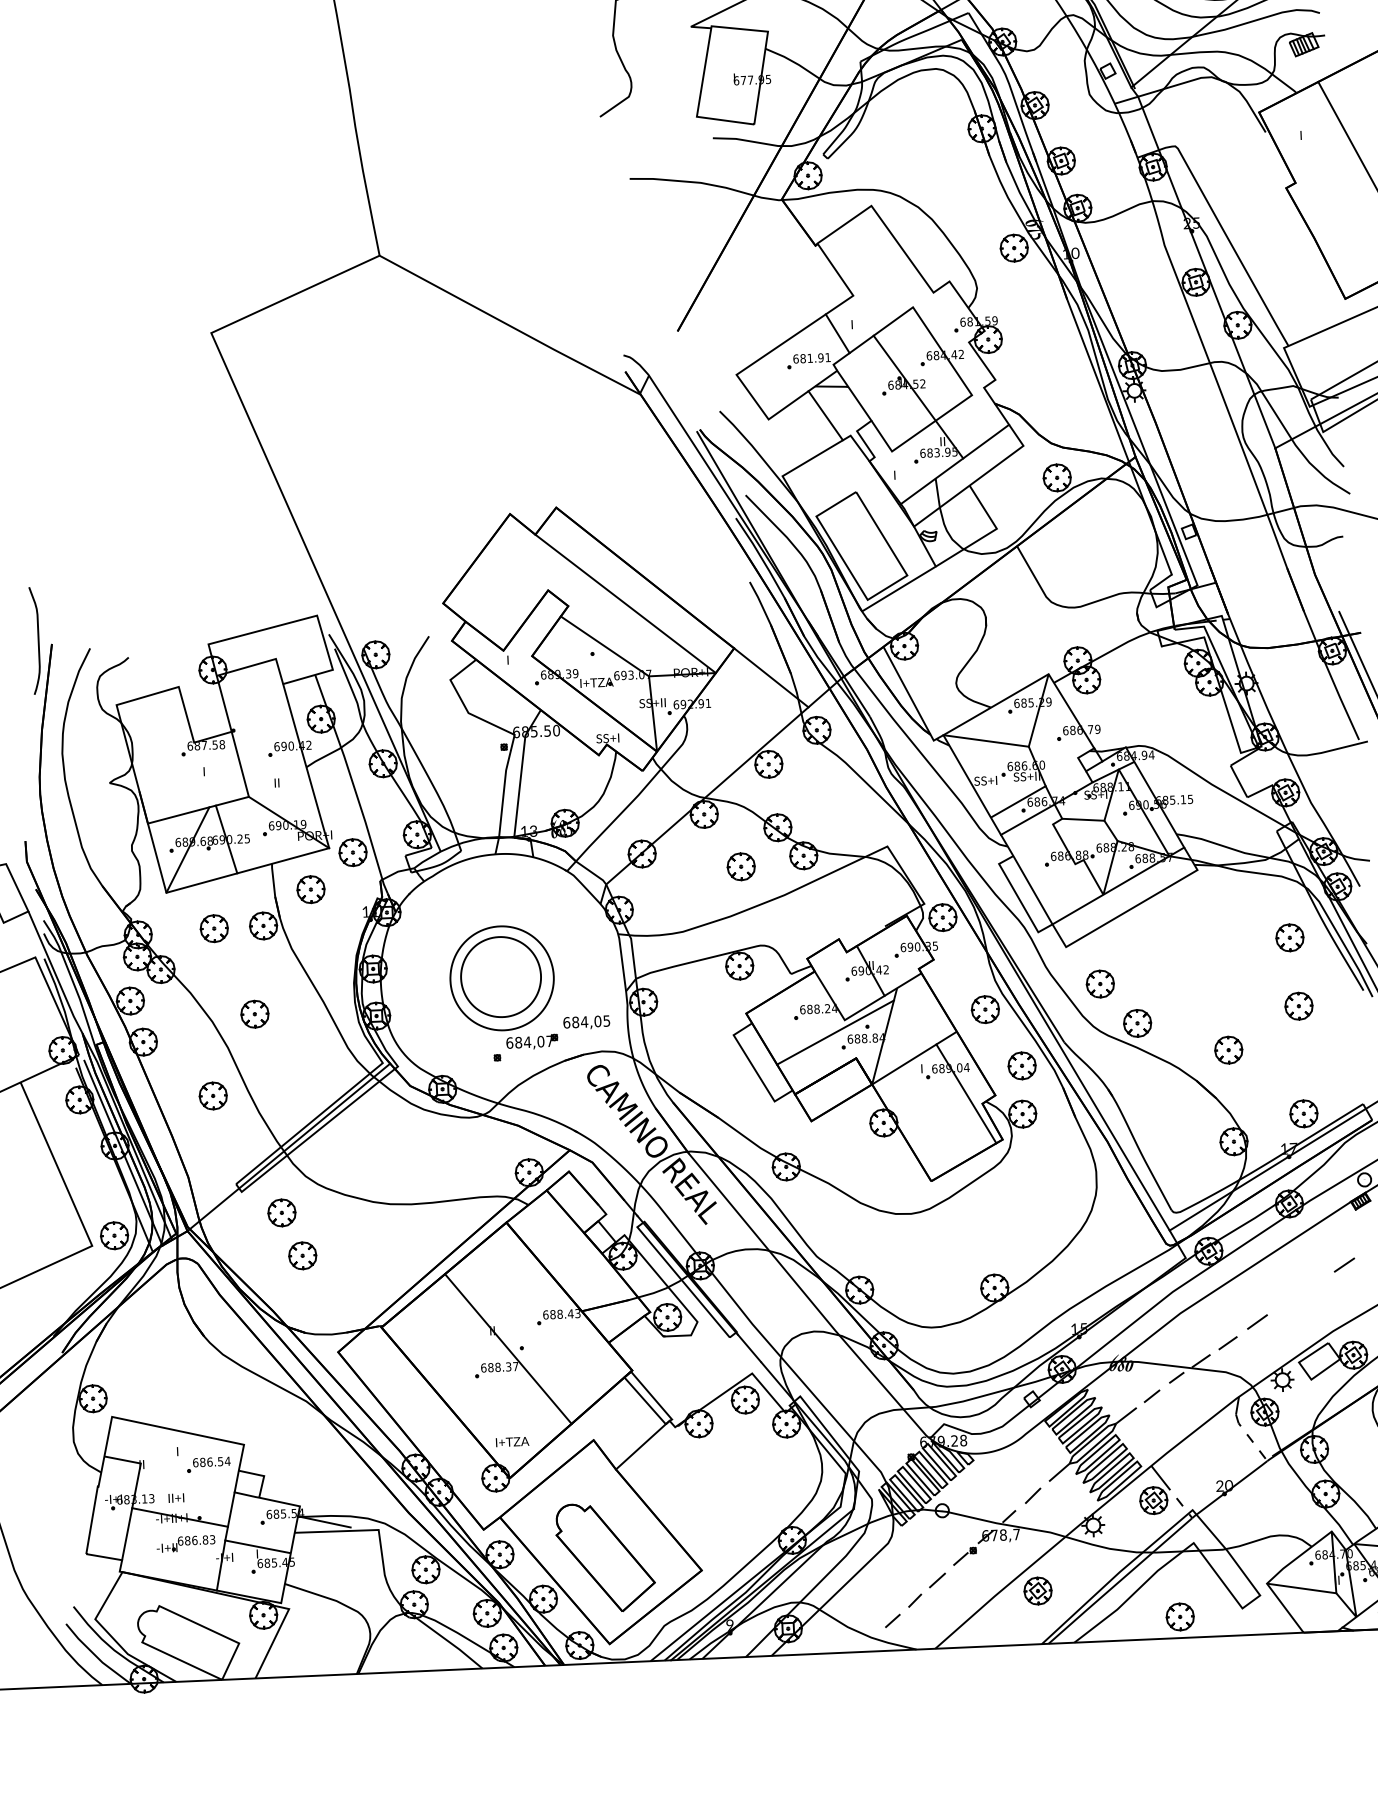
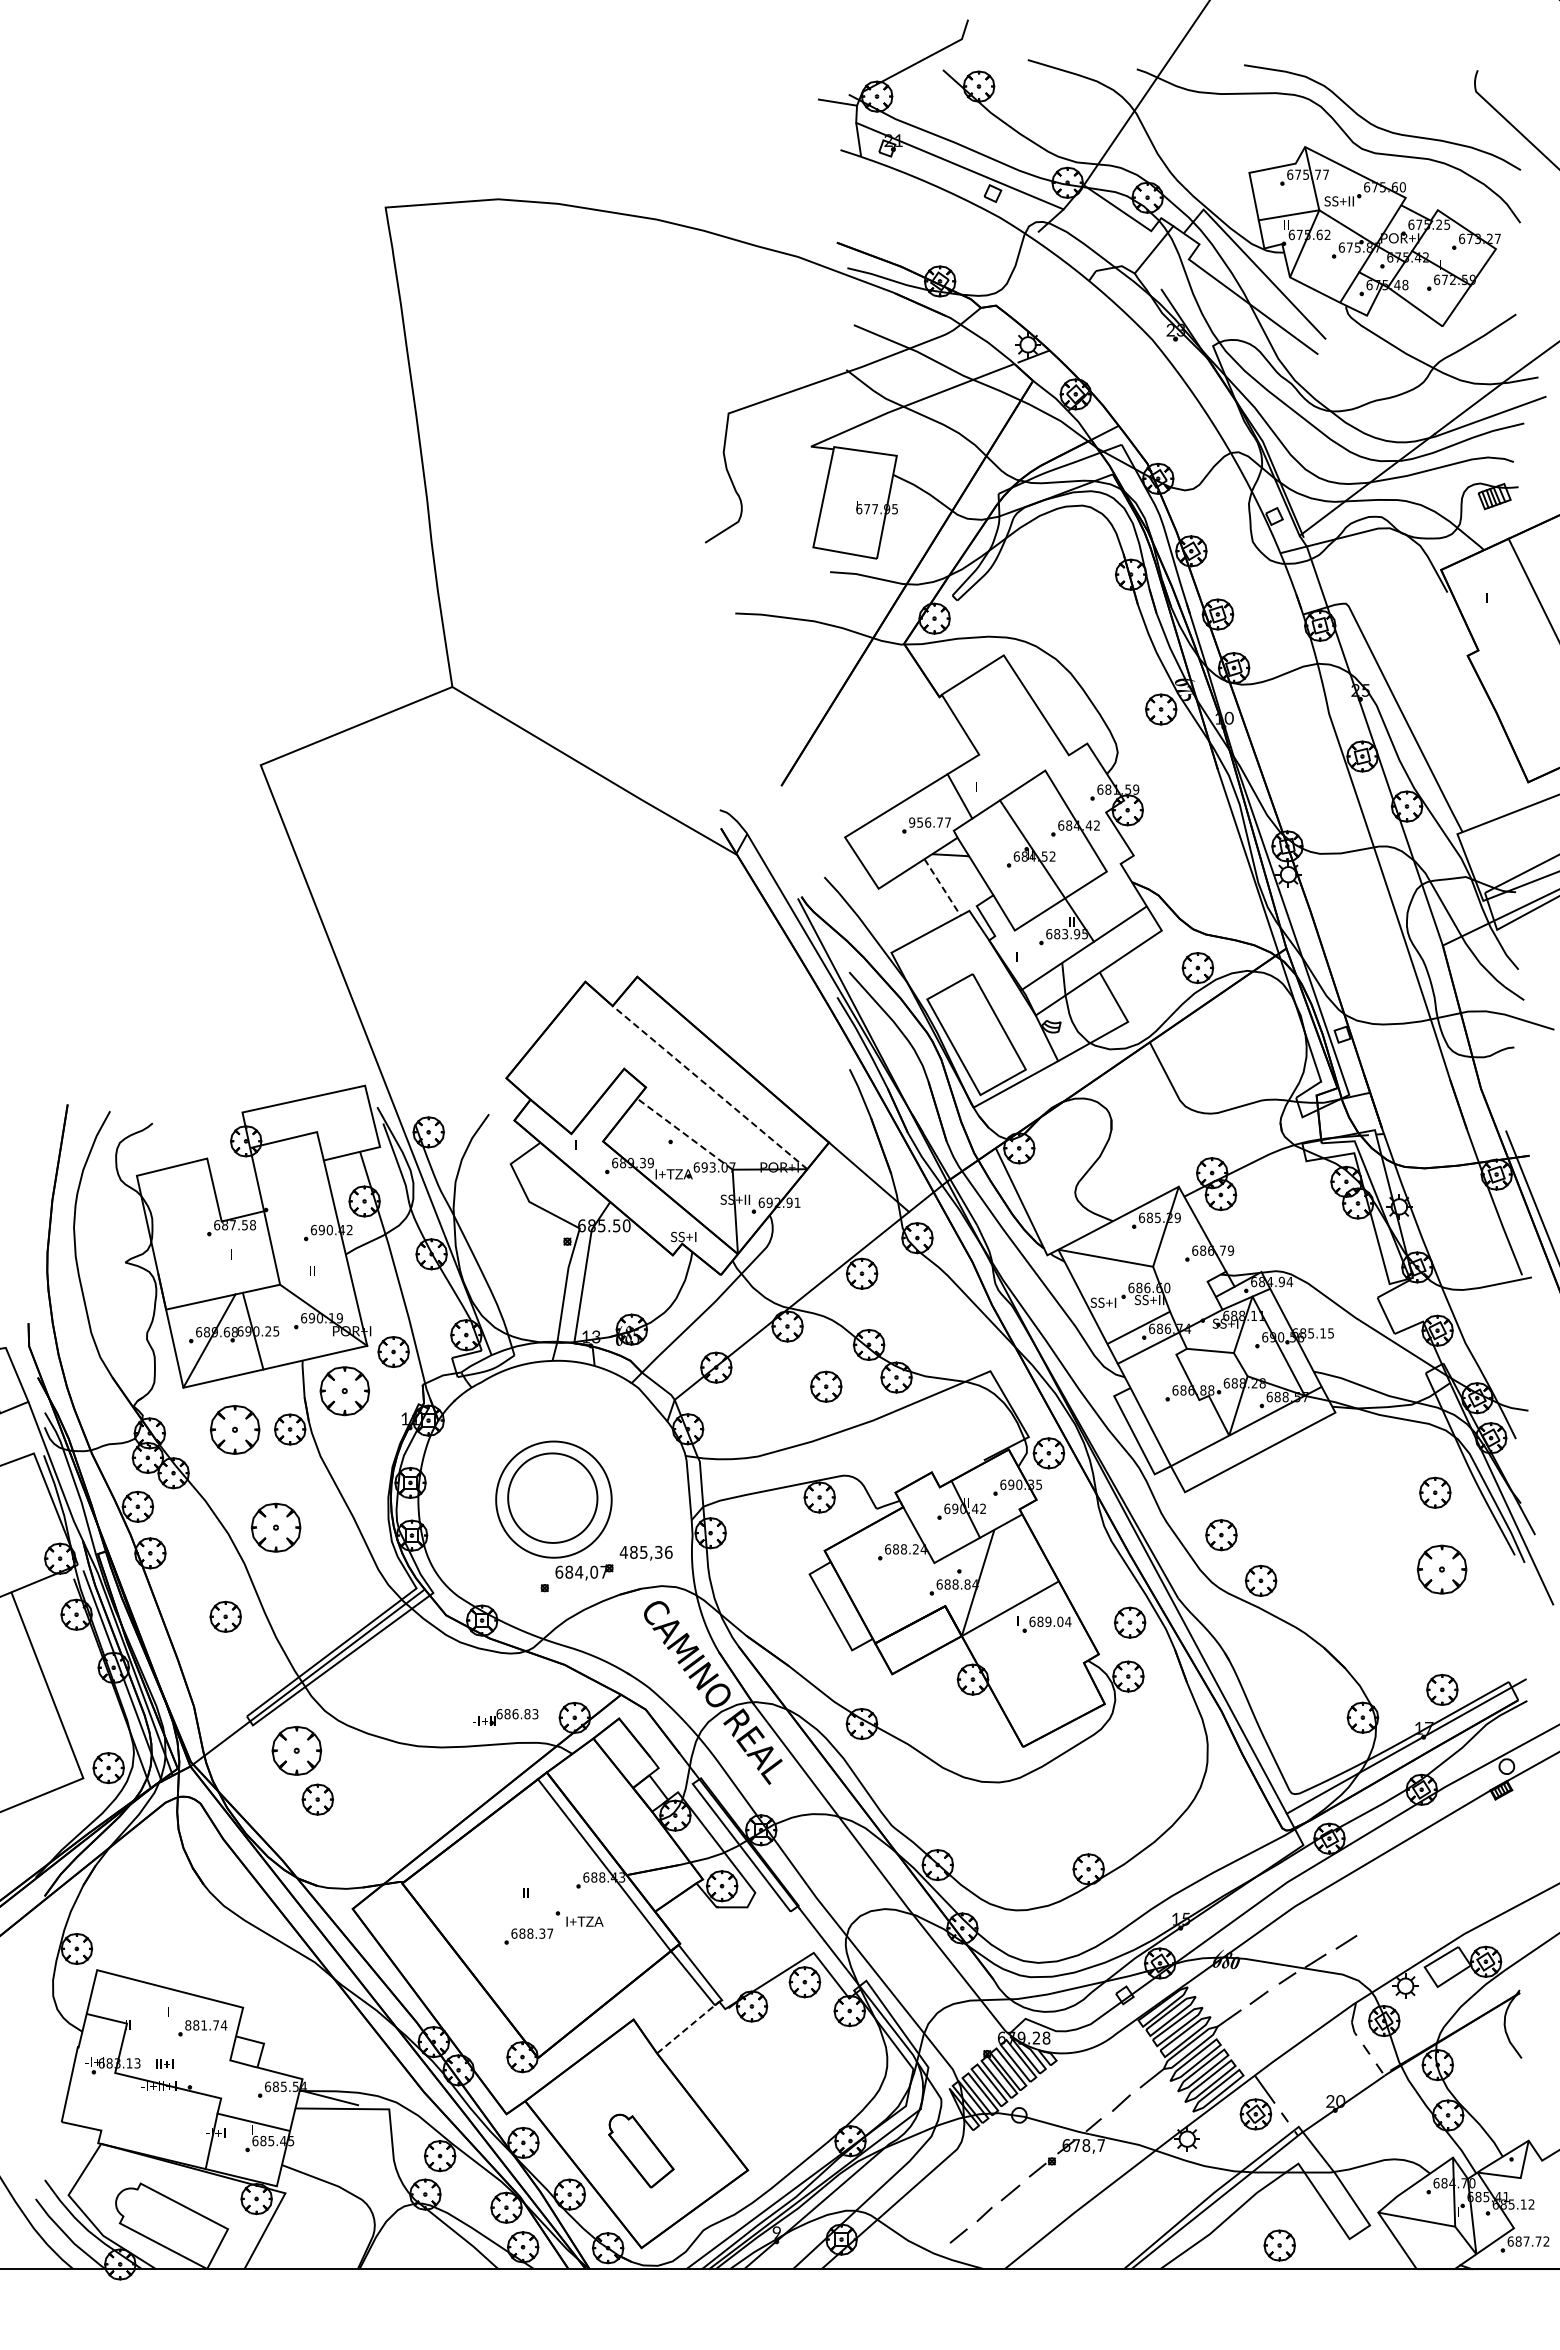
text: (811, 358) -> (929, 822), 681.91 -> 956.77
line: (825, 415) -> (942, 887), solid -> dashed
line: (625, 603) -> (709, 1087), solid -> dashed
curve: (38, 640) -> (52, 1099), removed
line: (604, 646) -> (684, 1134), solid -> dashed
part: (310, 889) -> (344, 1391), size x1.6
part: (213, 929) -> (234, 1430), size x1.6
part: (1298, 1006) -> (1441, 1569), size x1.6
part: (985, 1010) -> (1091, 1558), removed
part: (255, 1014) -> (276, 1527), size x1.6
text: (586, 1021) -> (645, 1551), 684,05 -> 485,36
line: (835, 1032) -> (923, 1576), removed
part: (1228, 1050) -> (1361, 1615), removed
line: (966, 1093) -> (1066, 1650), removed
part: (281, 1212) -> (296, 1750), size x1.6
line: (1344, 1264) -> (1480, 1860), removed
line: (1257, 1322) -> (1380, 1920), removed
line: (508, 1348) -> (604, 1865), moved
text: (512, 1441) -> (584, 1921), moved
line: (641, 1446) -> (686, 2029), solid -> dashed
text: (207, 1462) -> (201, 2025), 686.54 -> 881.74
line: (231, 1509) -> (225, 2079), removed
line: (127, 1533) -> (108, 2101), removed
part: (186, 1543) -> (505, 1717), moved
part: (605, 1556) -> (641, 2150), size x0.6
part: (1038, 1590) -> (1122, 2209), removed

